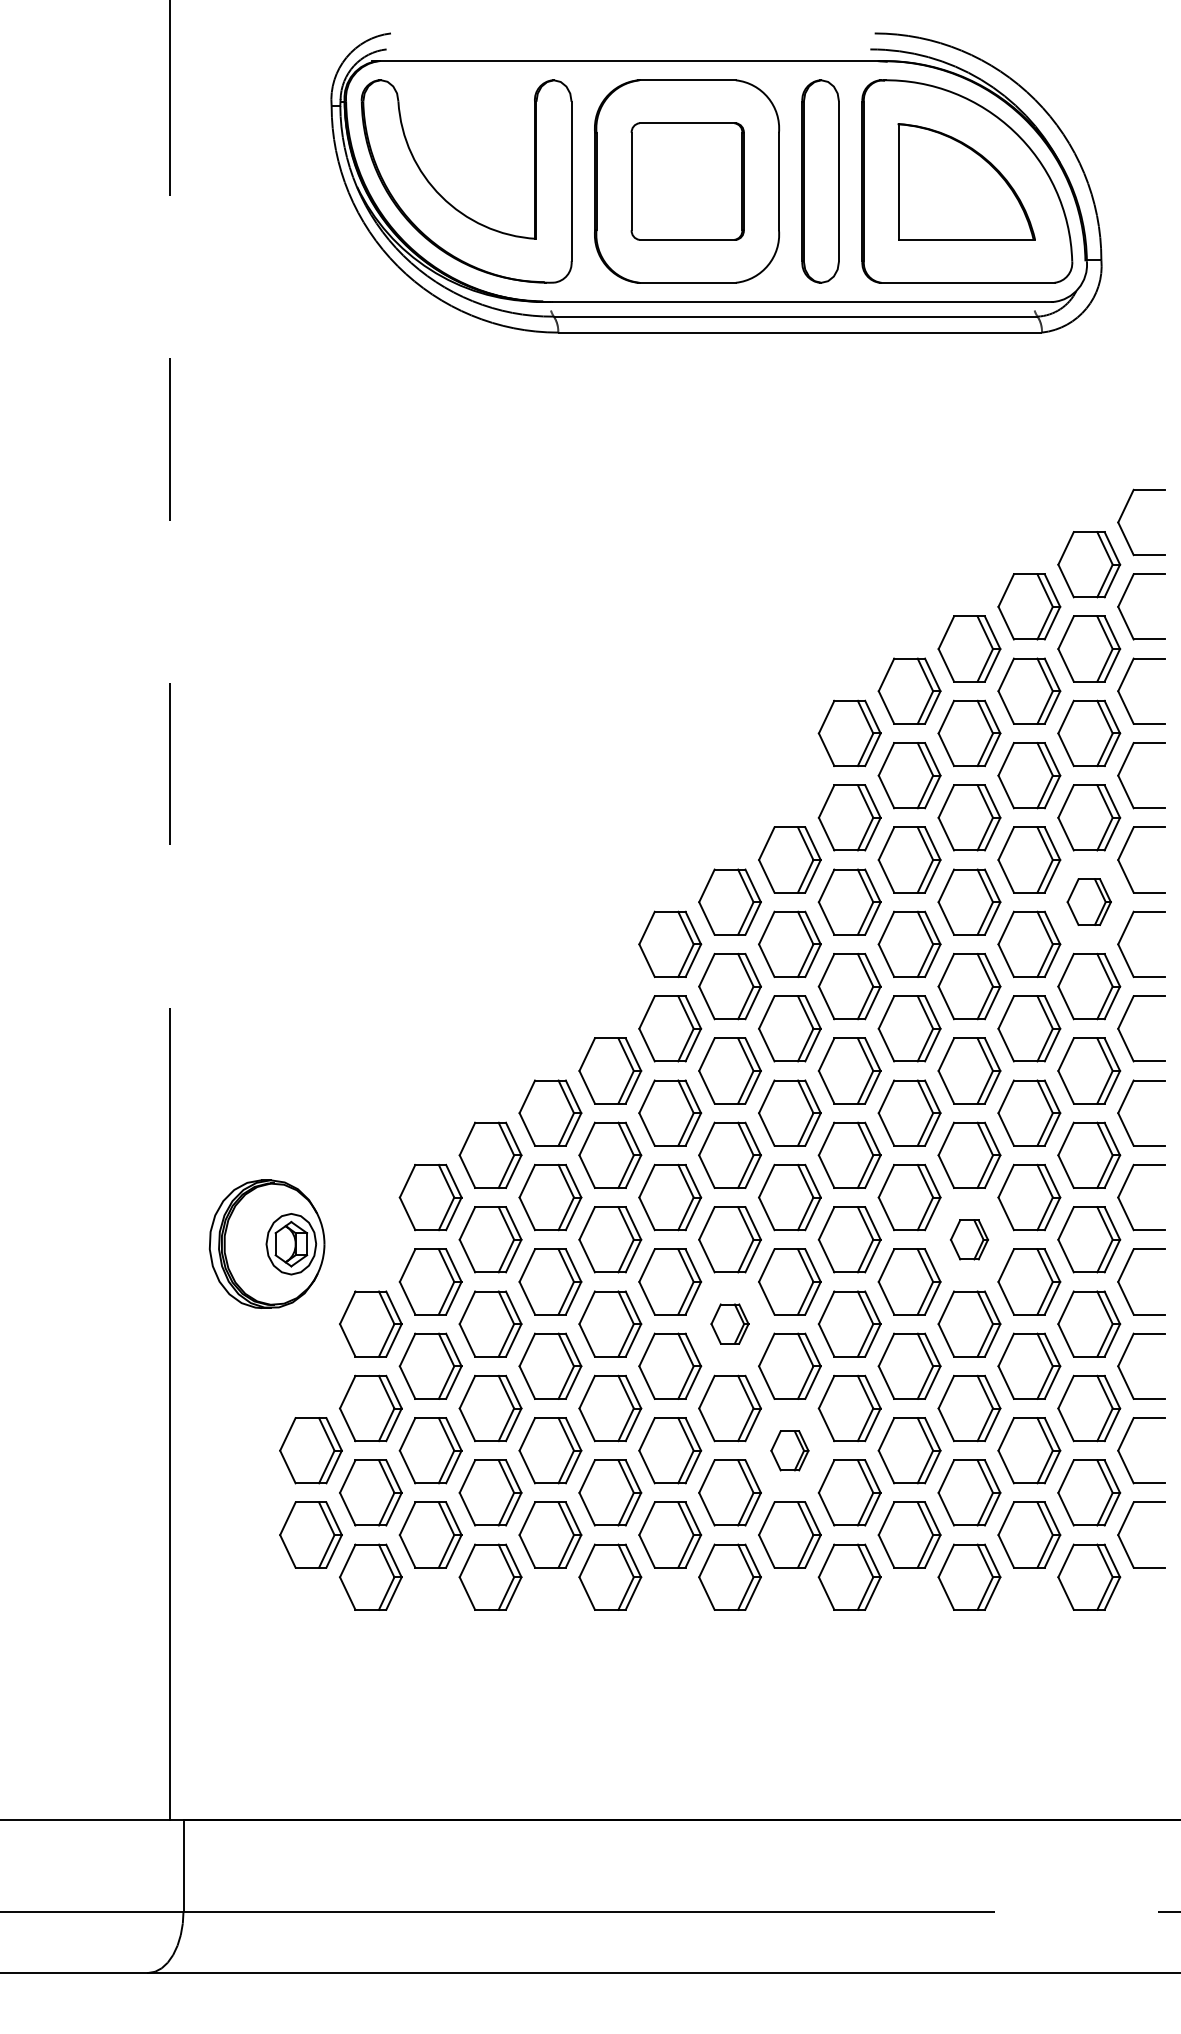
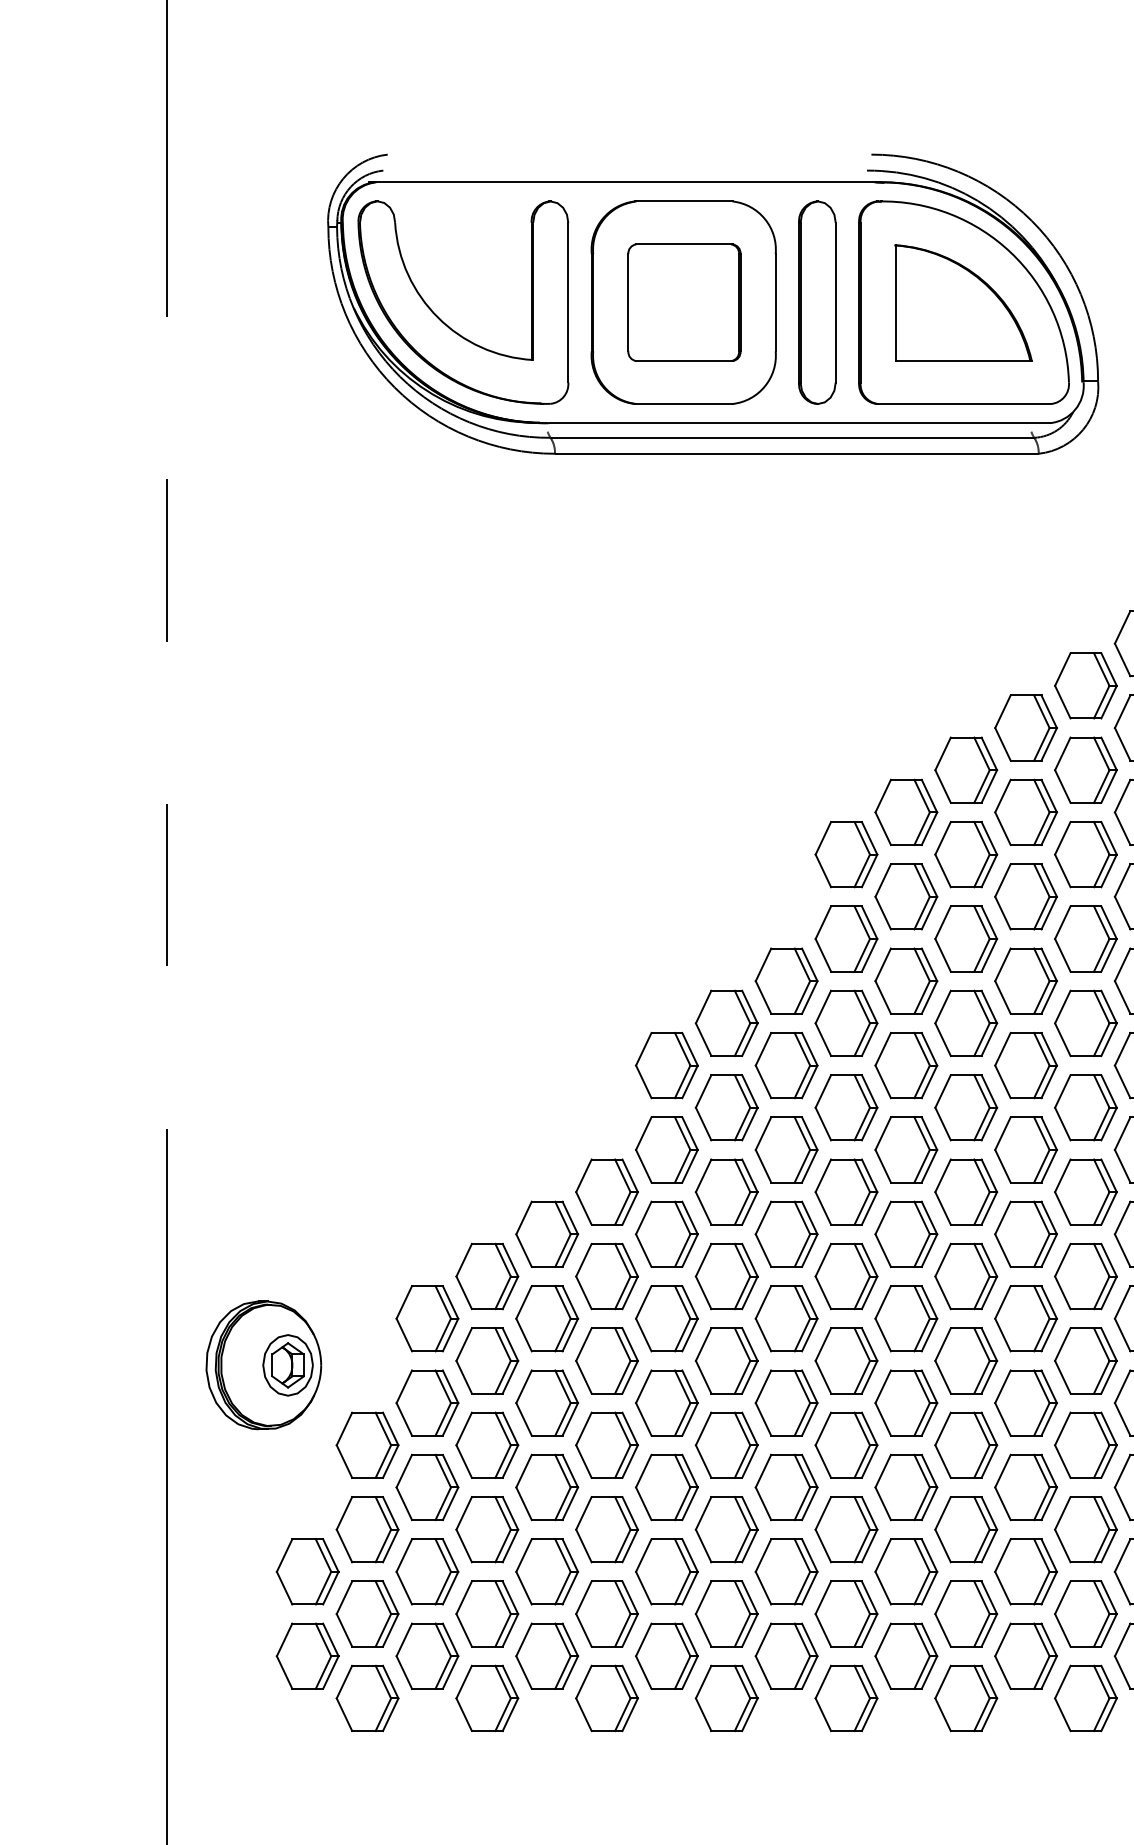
part: (1089, 901) -> (1086, 1022), size x1.43
part: (969, 1239) -> (966, 1360), size x1.67
part: (729, 1323) -> (726, 1444), size x1.67
part: (789, 1450) -> (786, 1571), size x1.67

